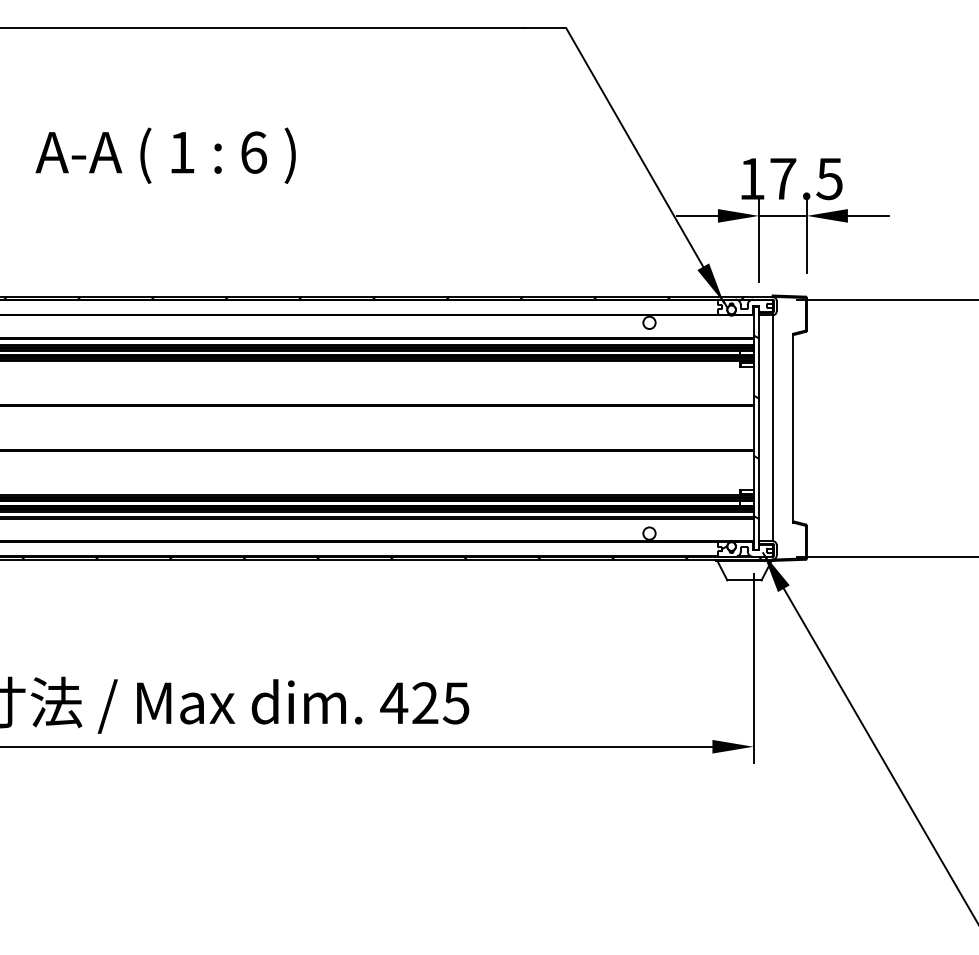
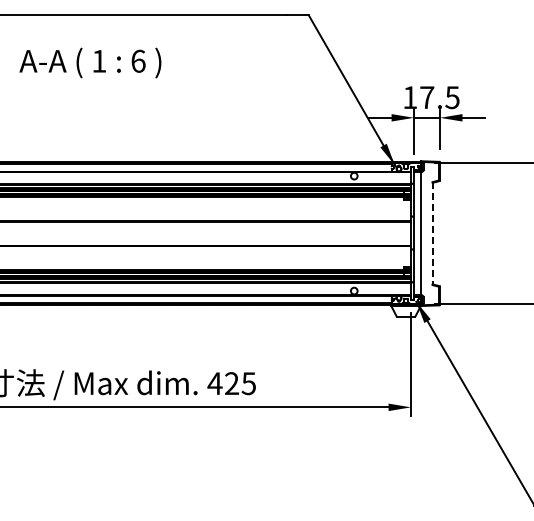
text: (165, 154) -> (90, 62), moved
line: (792, 427) -> (432, 233), solid -> dashed

